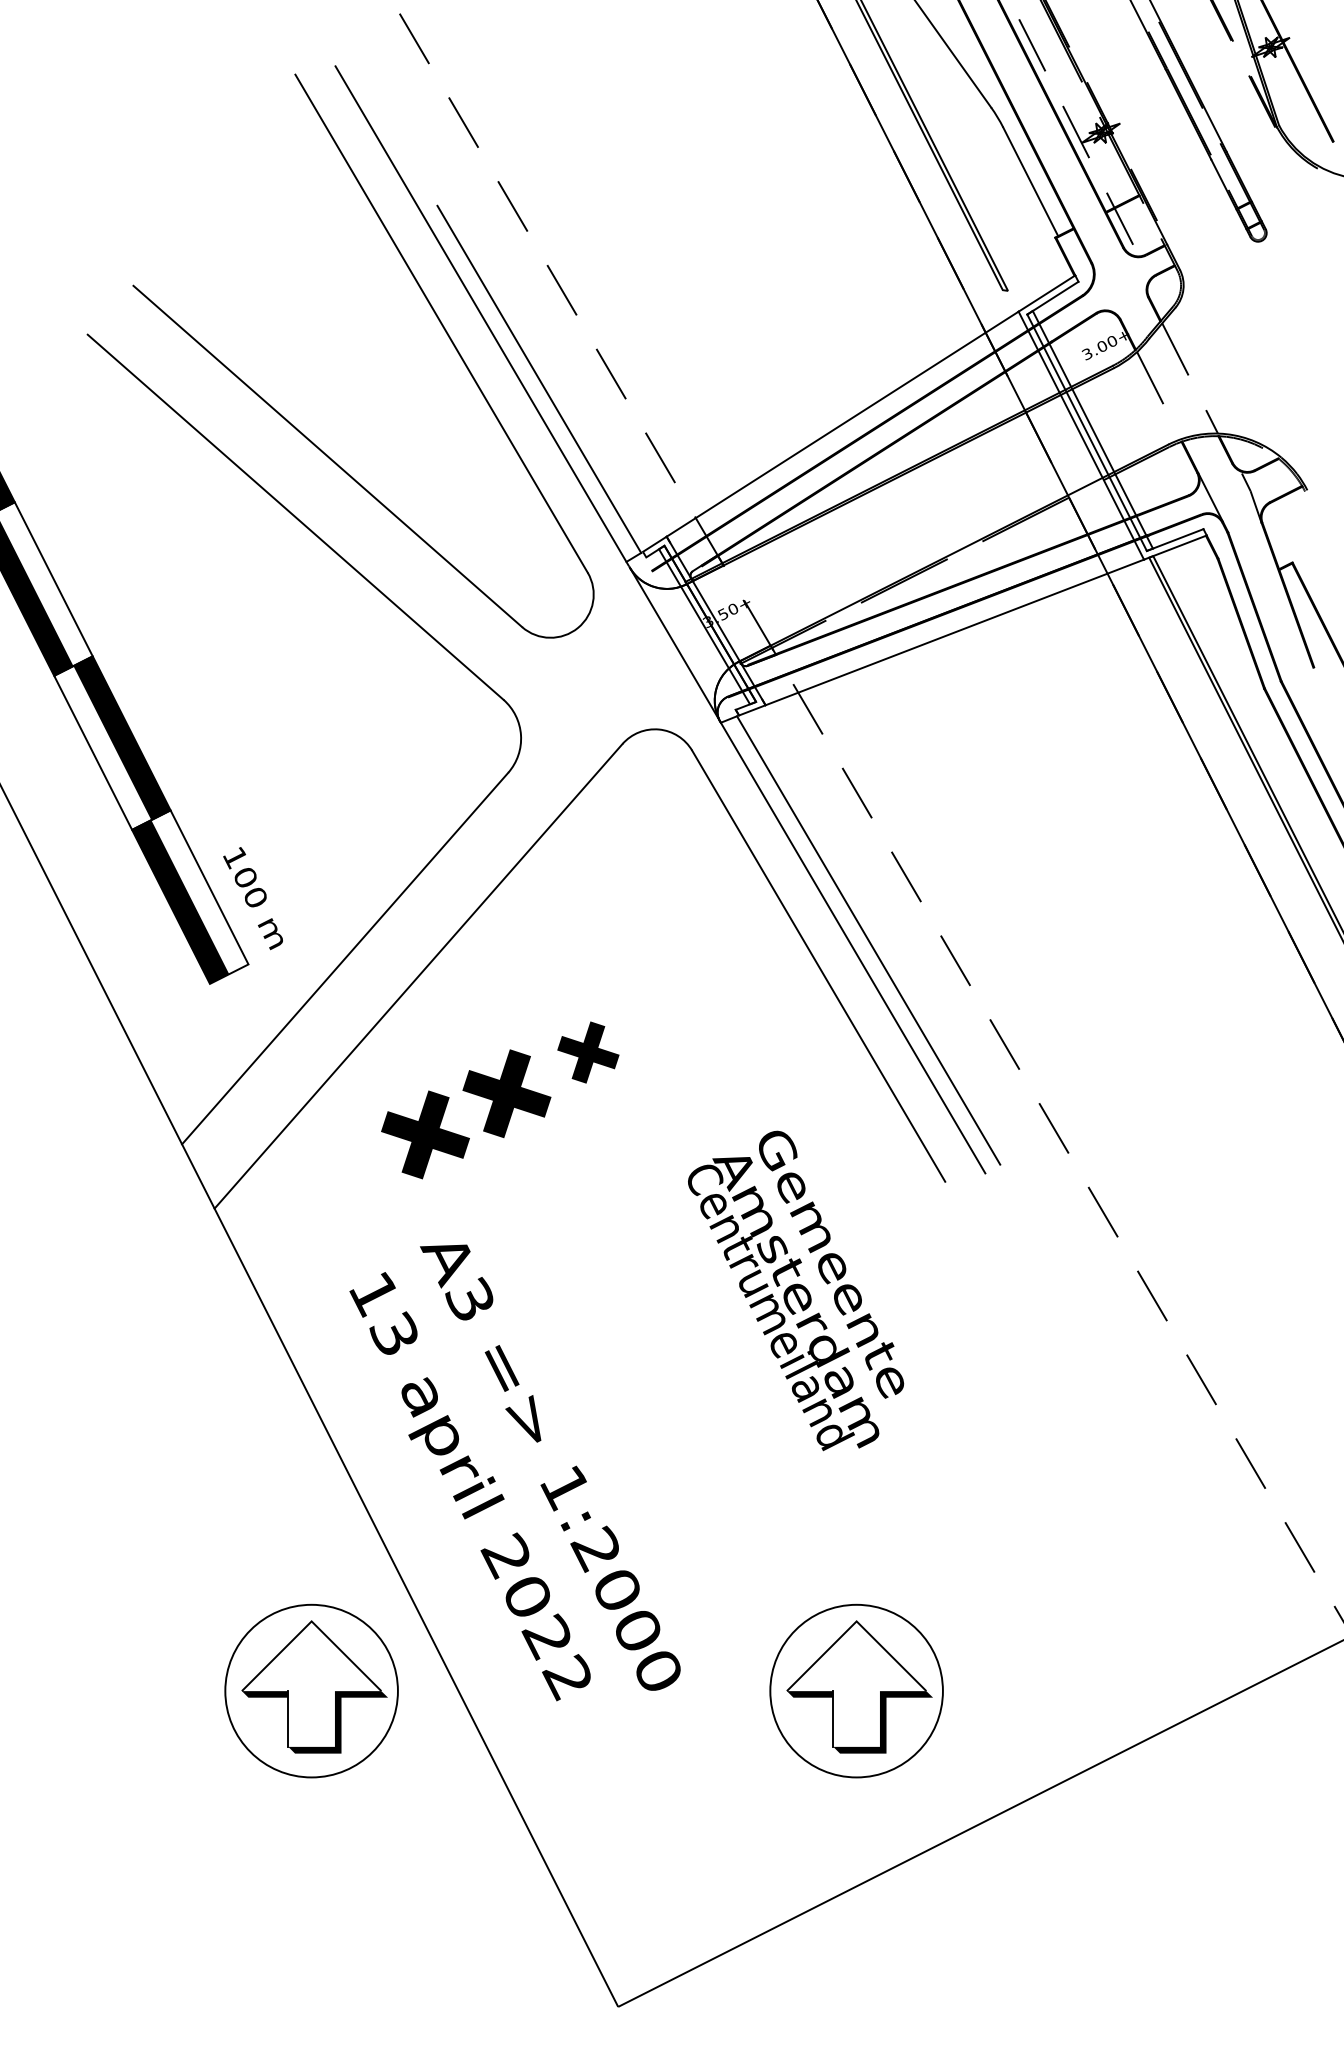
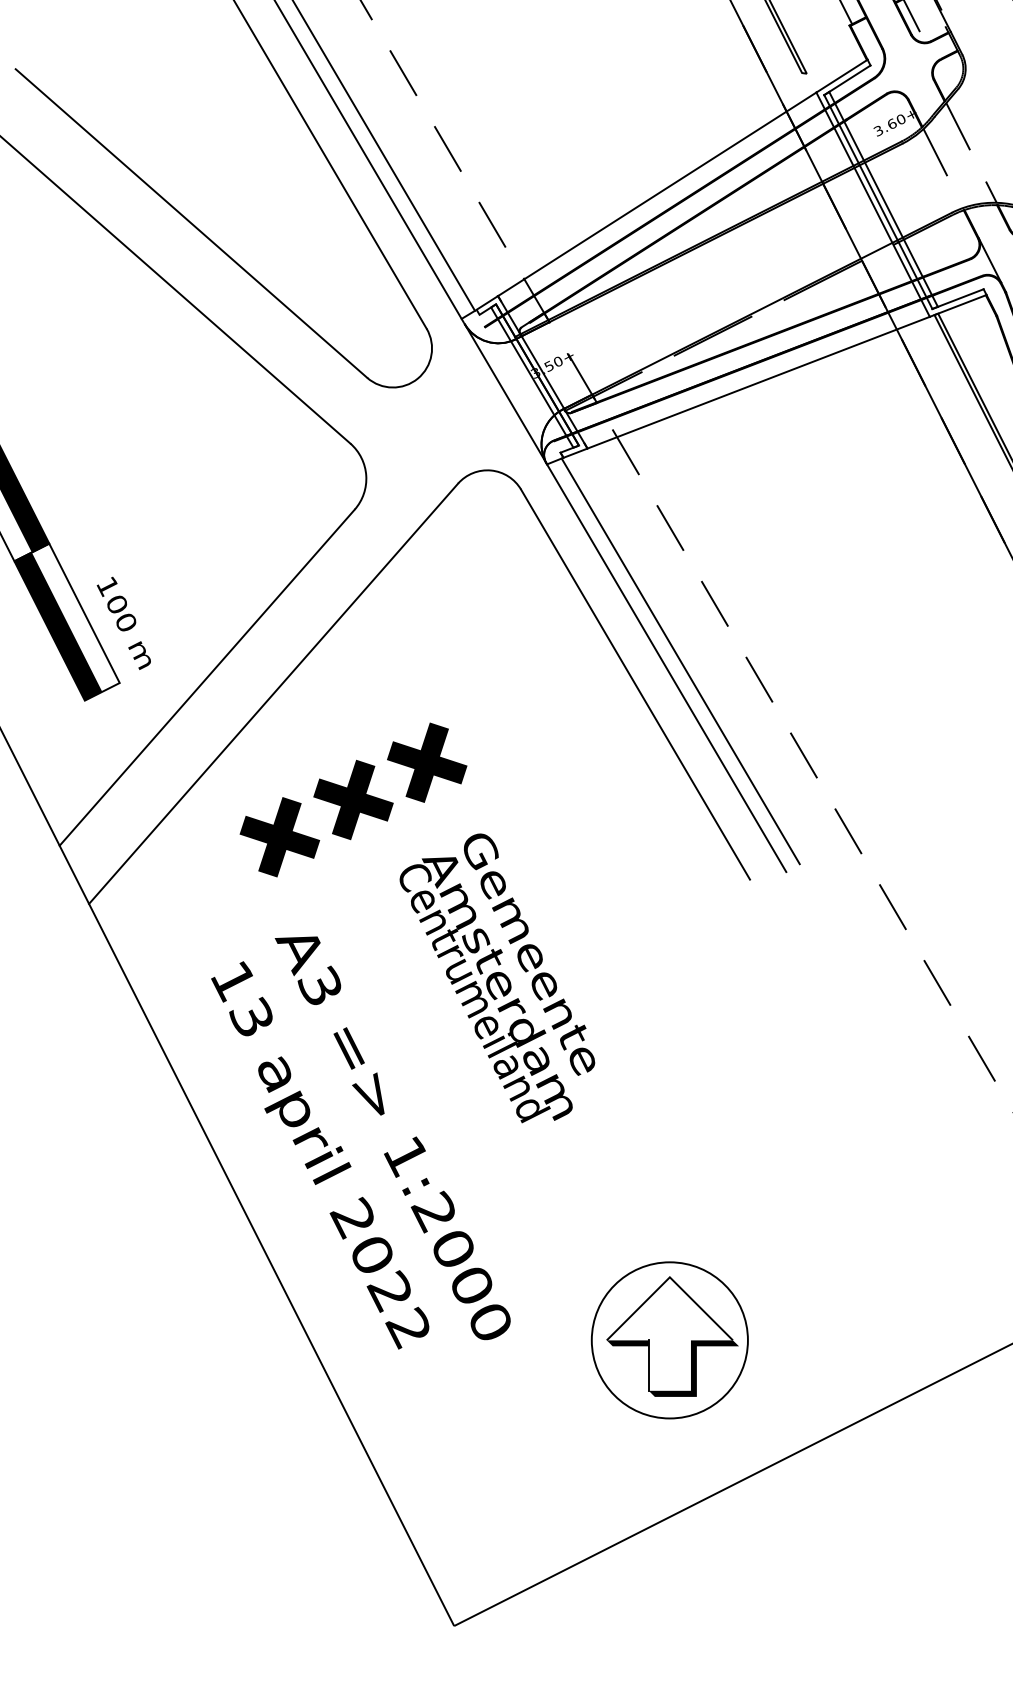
text: (1102, 345) -> (892, 123), 3.00+ -> 3.60+
part: (588, 1052) -> (427, 762), size x1.43
text: (796, 1290) -> (497, 977), moved
part: (311, 1690) -> (176, 1339), removed

